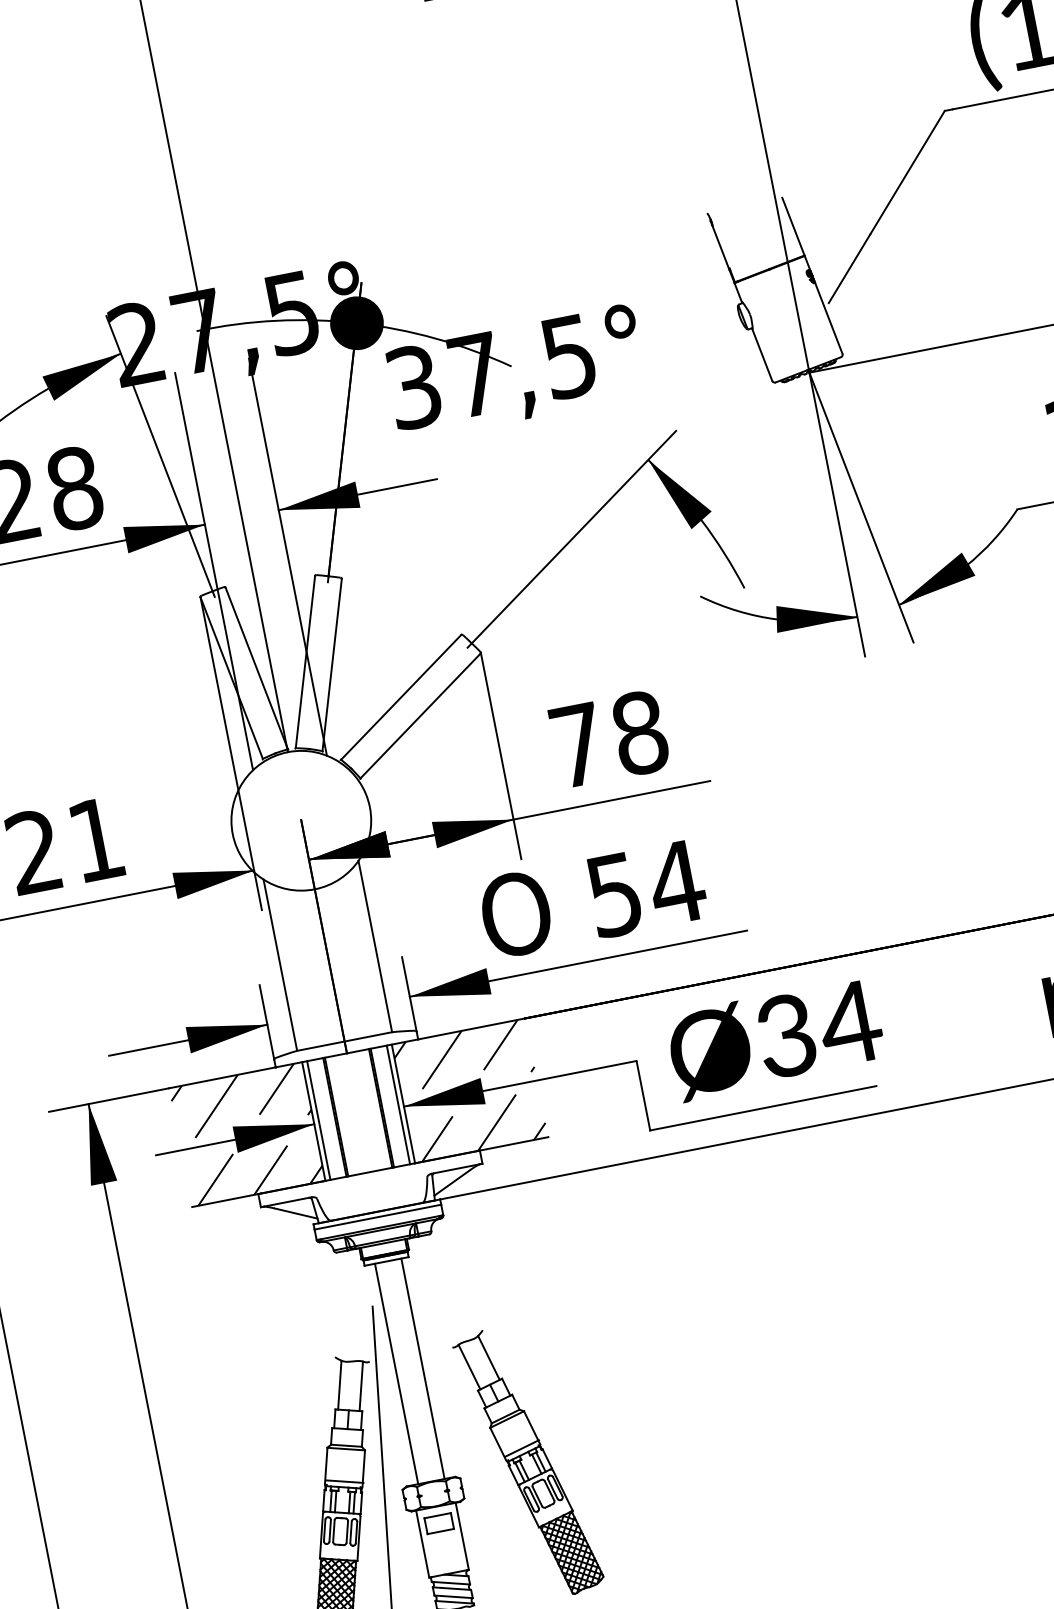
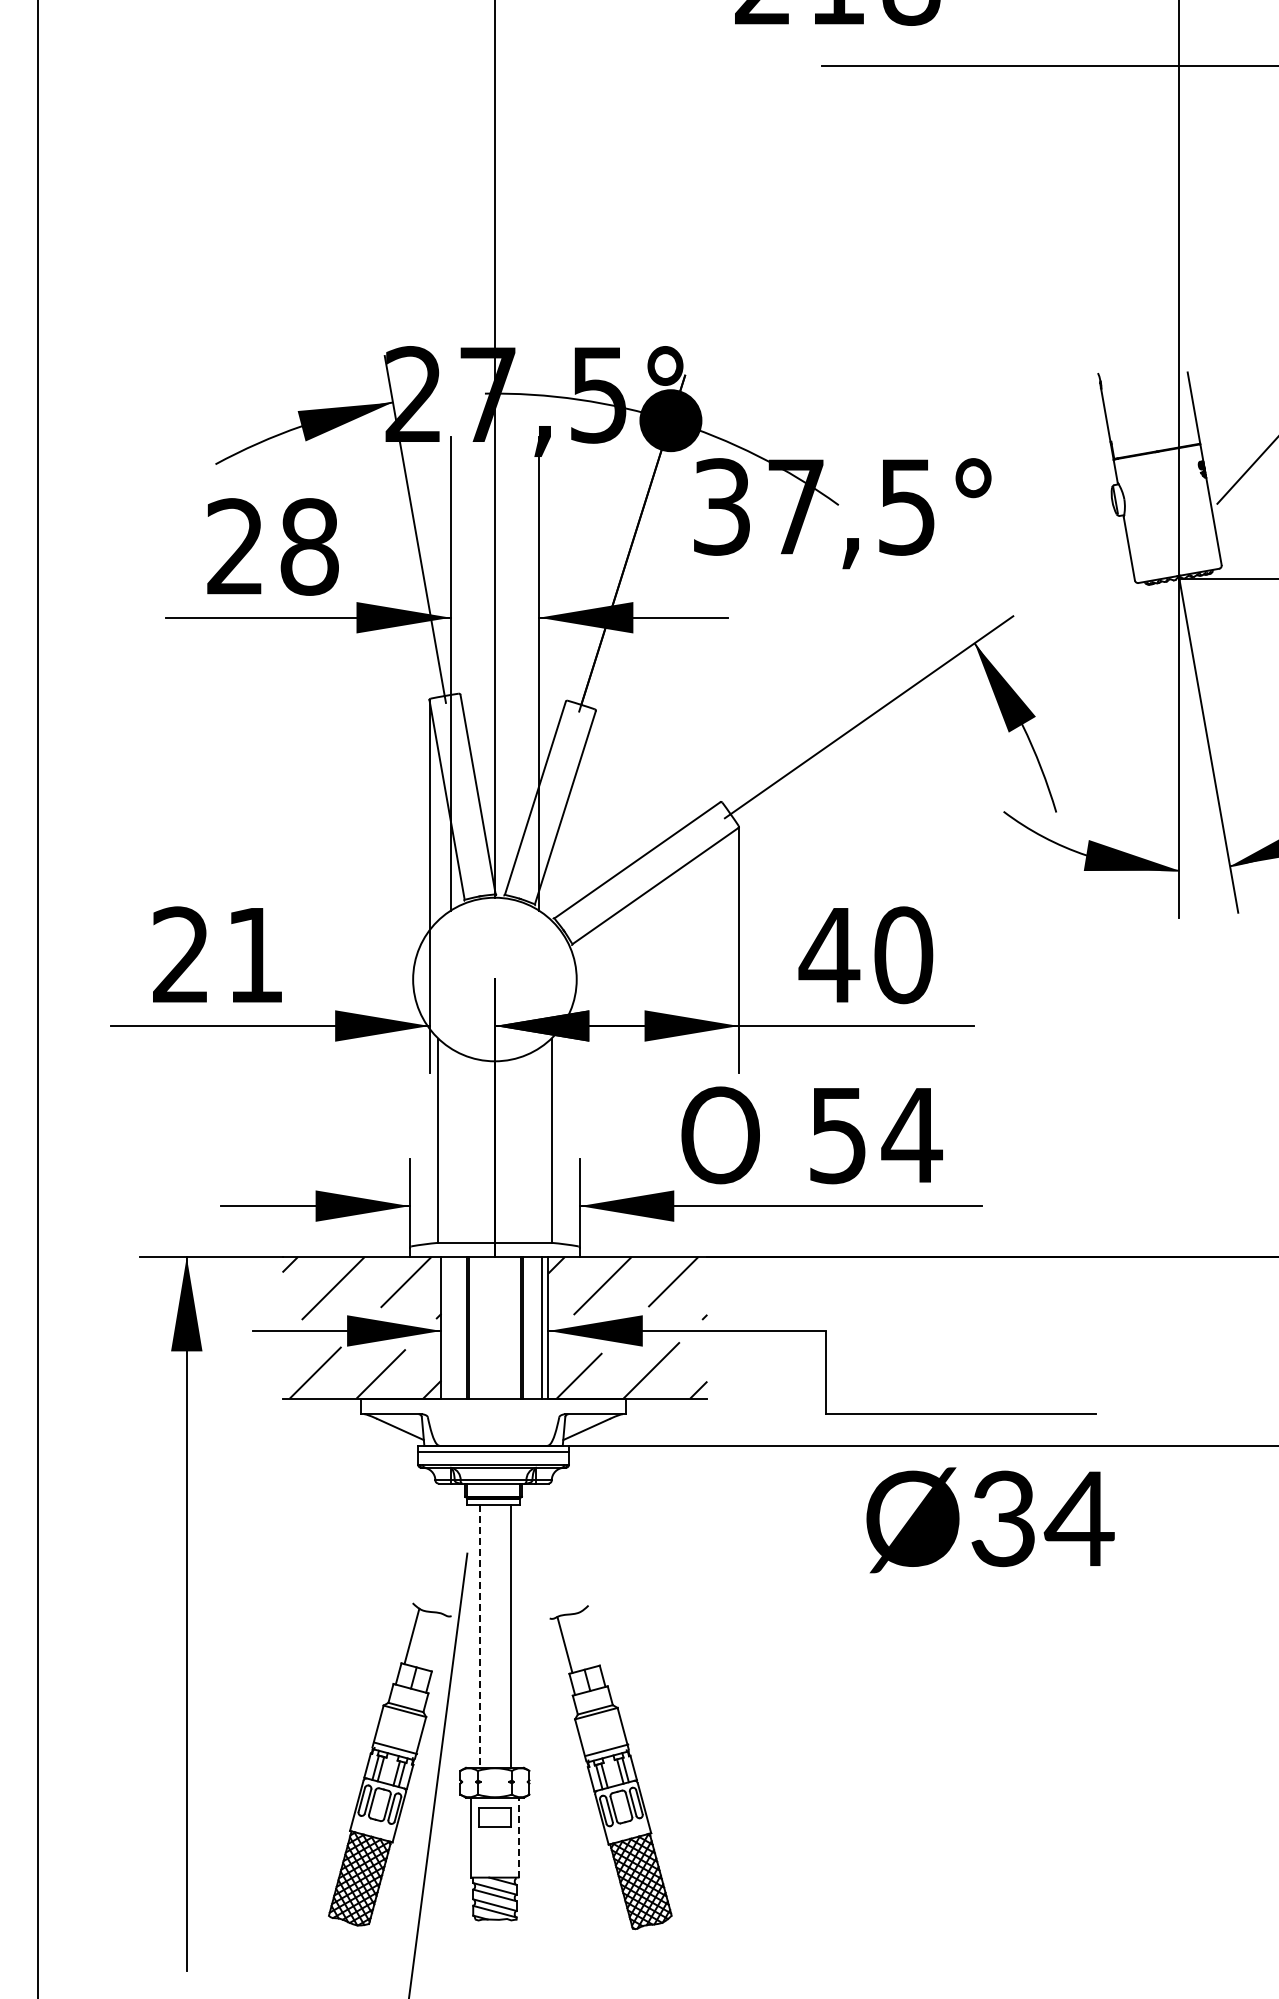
text: (607, 738) -> (865, 954), 78 -> 40
text: (775, 1039) -> (990, 1520), moved
line: (318, 1120) -> (447, 1327), removed
line: (488, 1357) -> (588, 1638), removed
line: (396, 1374) -> (479, 1636), solid -> dashed
line: (360, 1386) -> (435, 1642), removed
line: (462, 1536) -> (518, 1837), solid -> dashed

